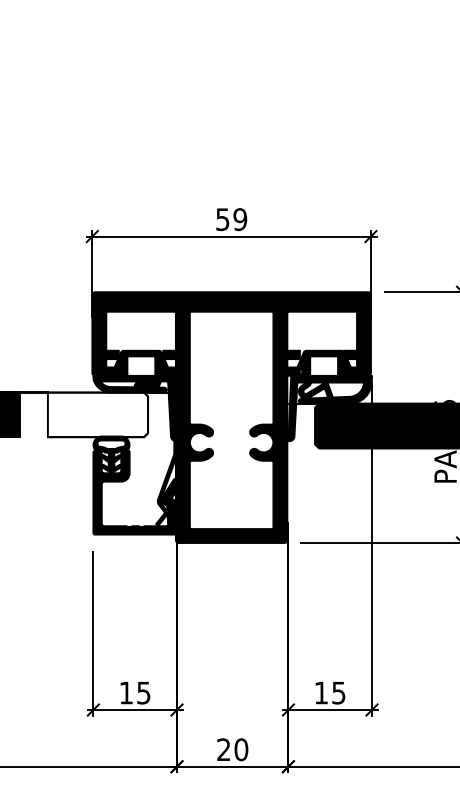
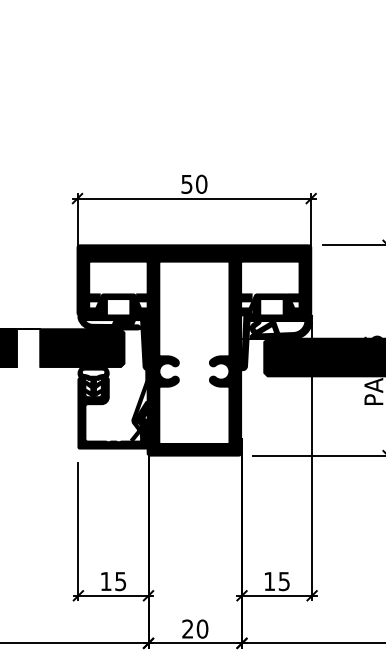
text: (240, 219) -> (201, 184), 59 -> 50
fill: (98, 414) -> (82, 347), added

